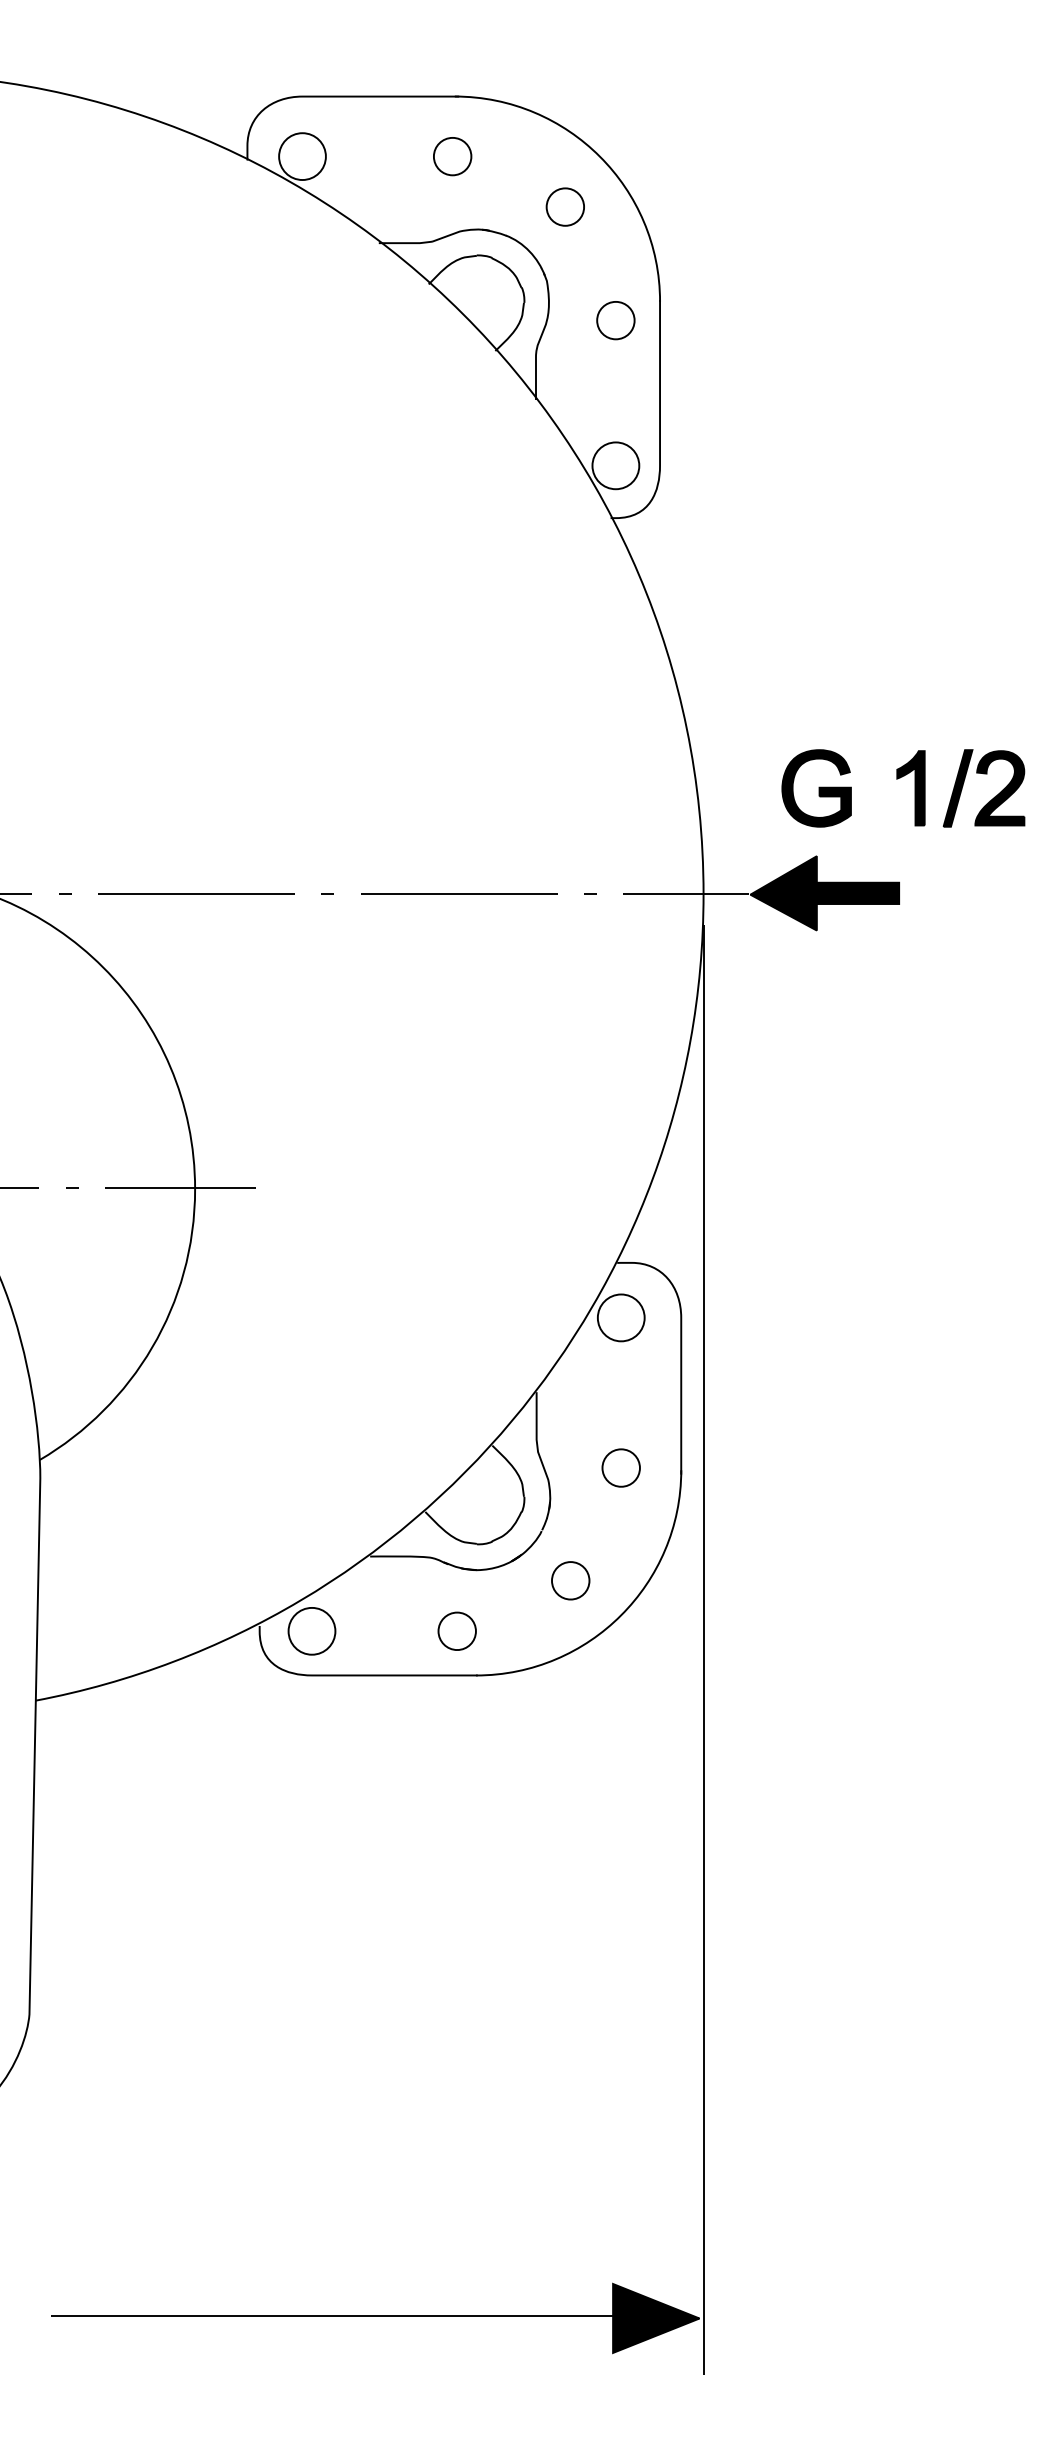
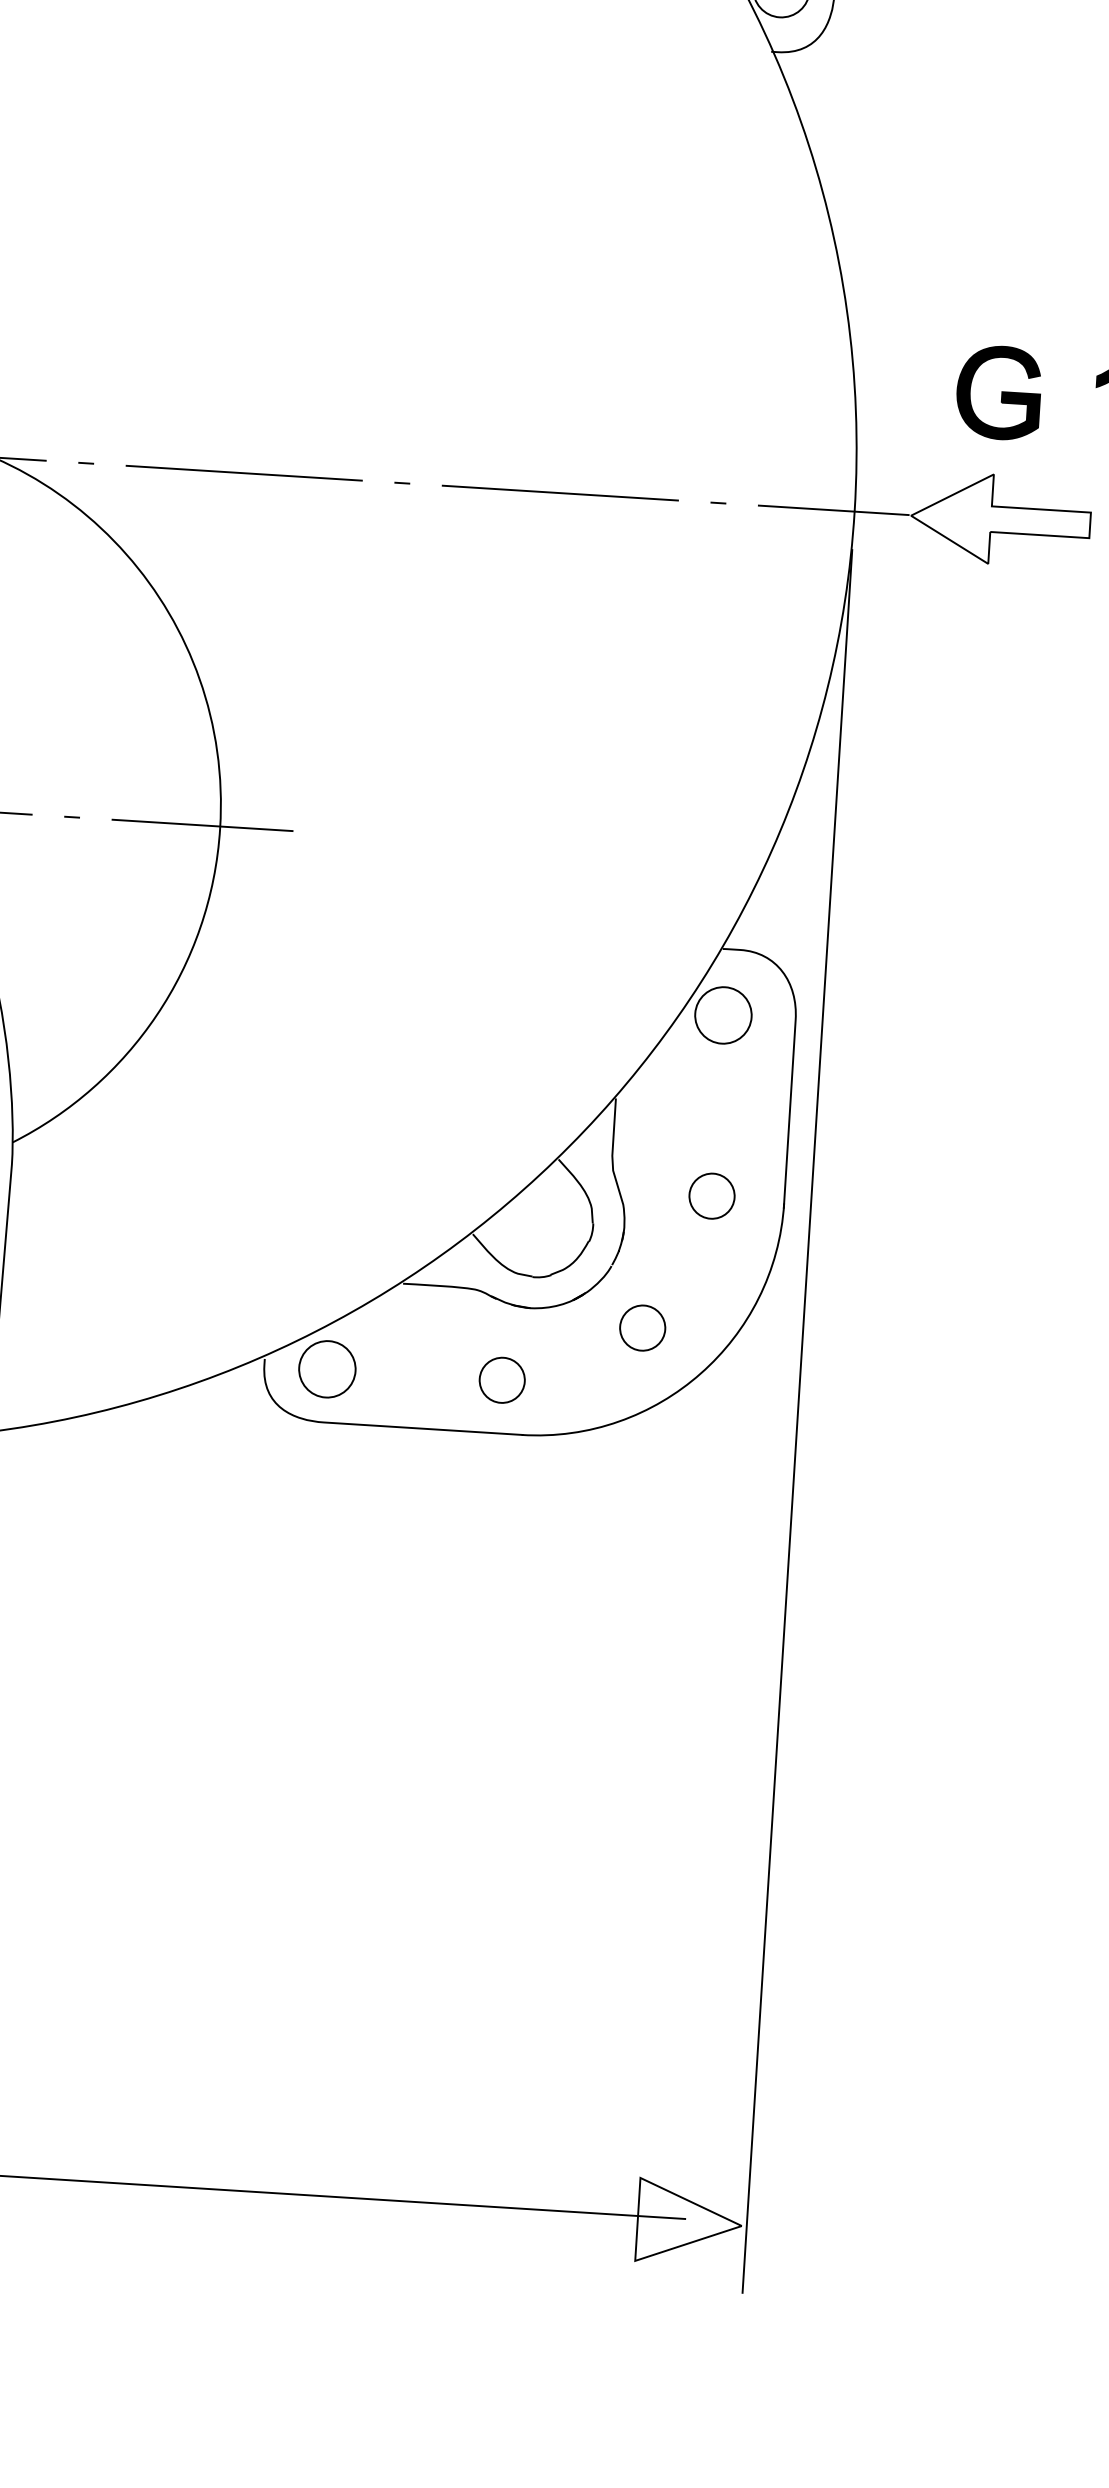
fill: (824, 893) -> (1000, 519), removed
fill: (656, 2318) -> (690, 2222), removed

